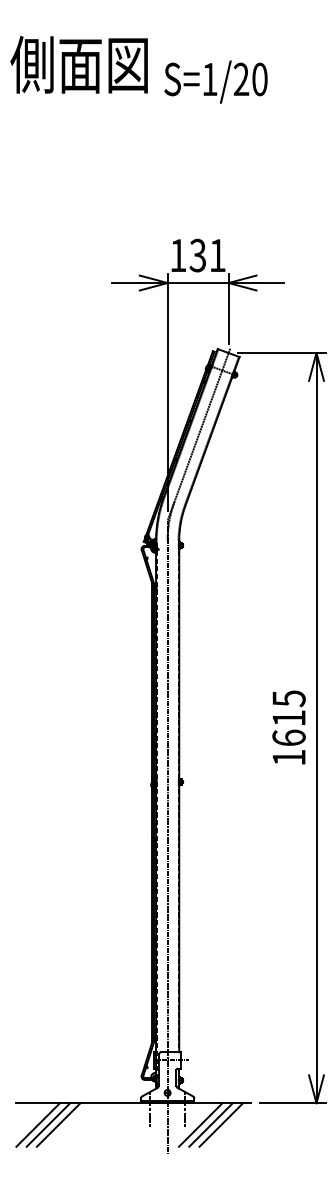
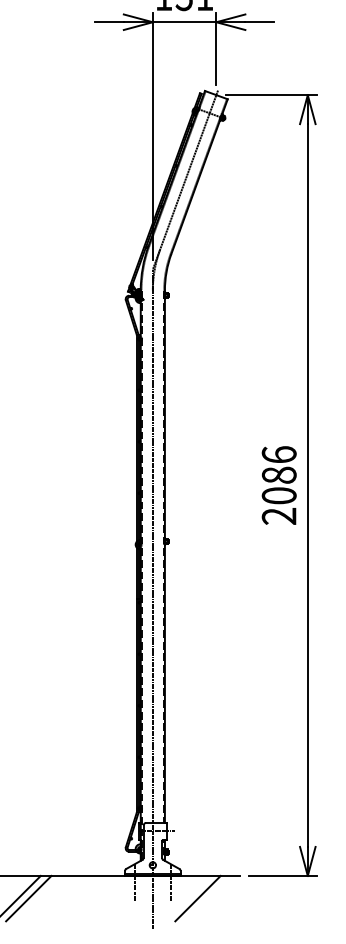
text: (288, 727) -> (278, 484), 1615 -> 2086
line: (58, 1124) -> (39, 898), removed
line: (200, 1124) -> (187, 898), removed
line: (221, 1124) -> (208, 898), removed

